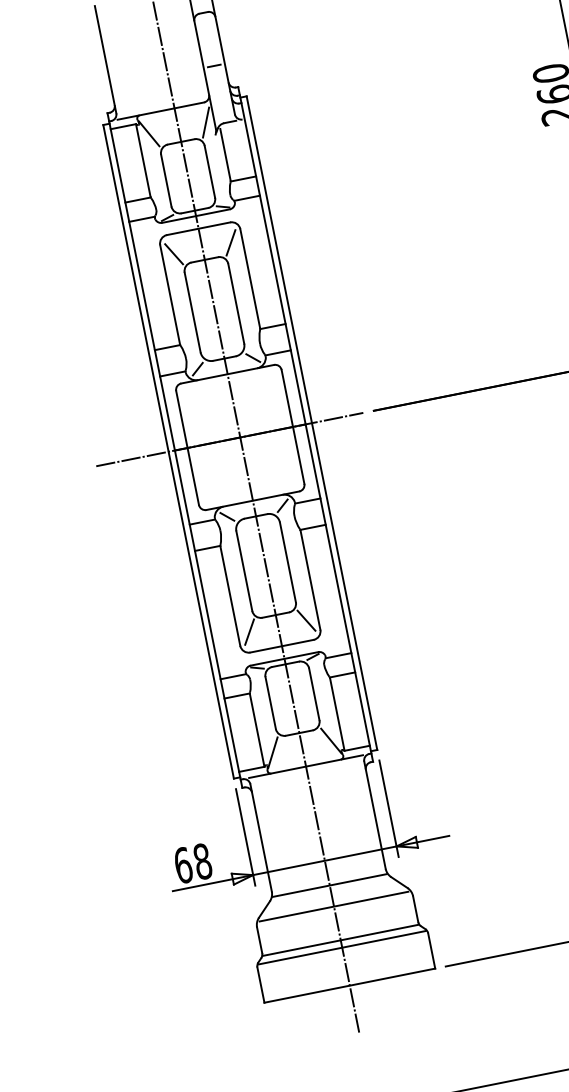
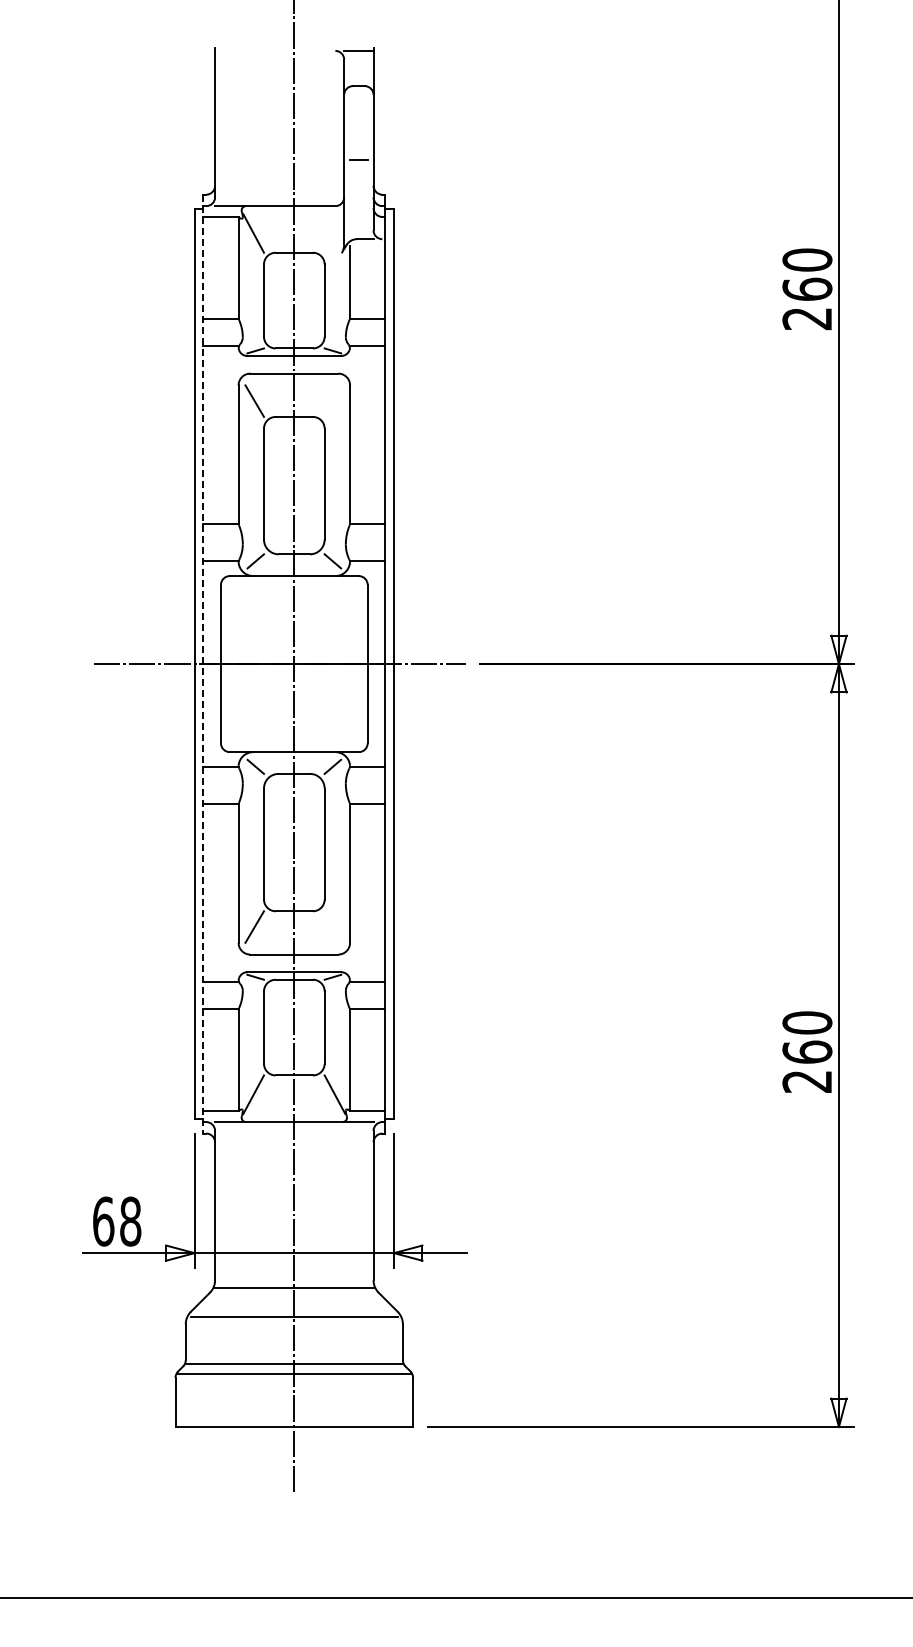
line: (205, 122) -> (332, 233), removed
line: (230, 242) -> (333, 400), removed
line: (175, 450) -> (203, 664), solid -> dashed
line: (306, 620) -> (333, 926), removed

